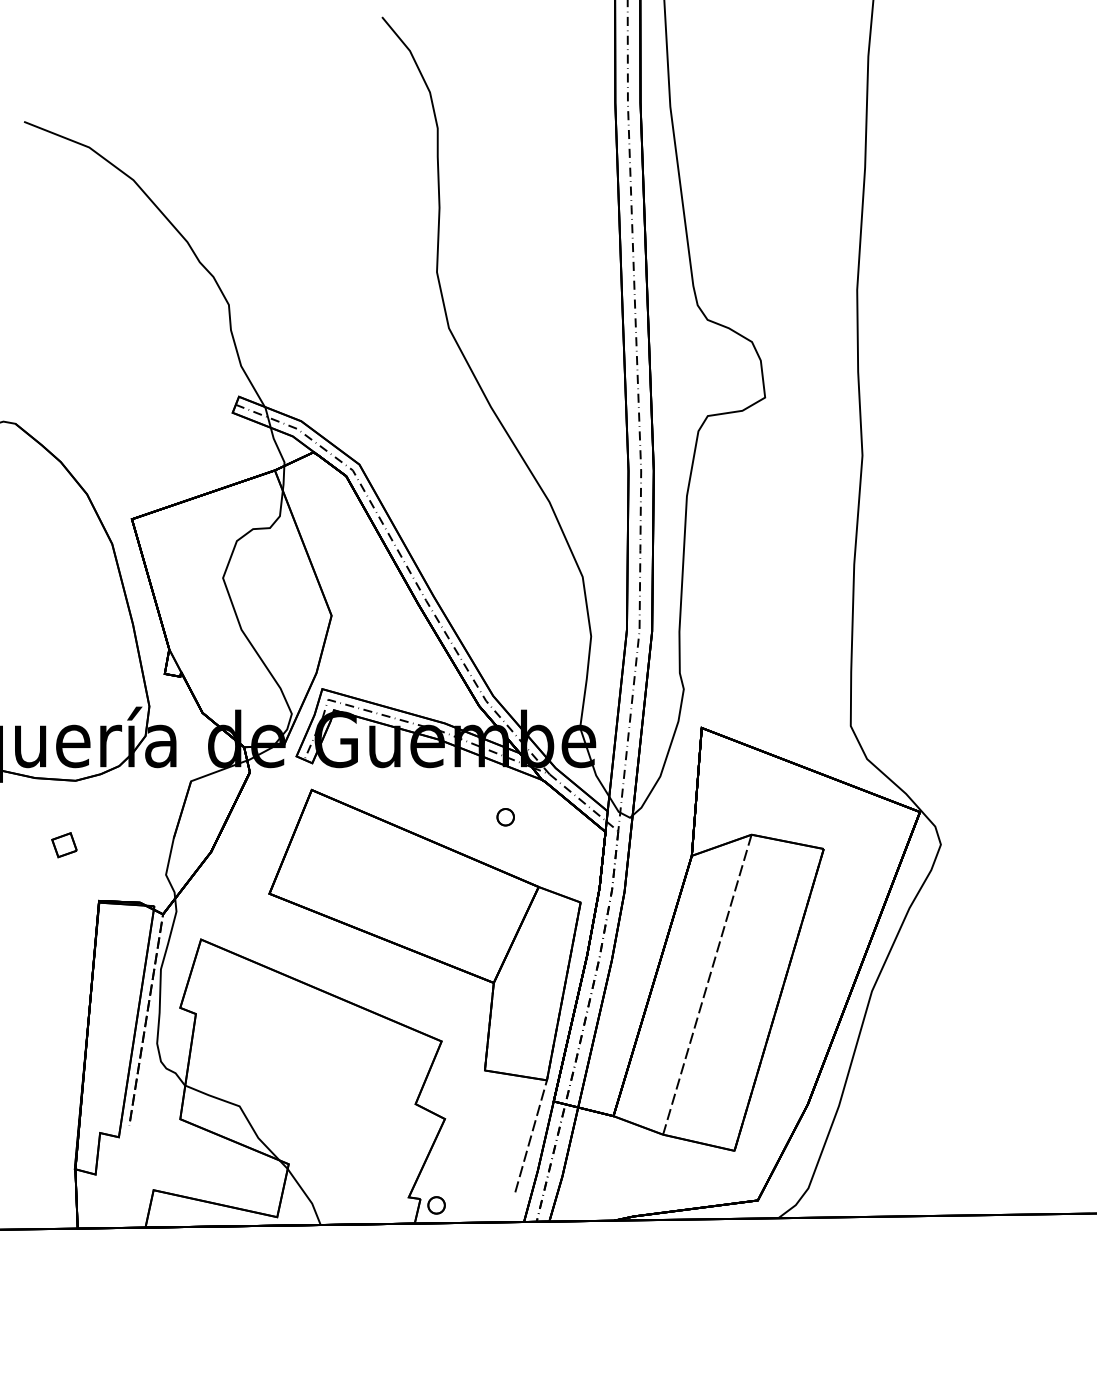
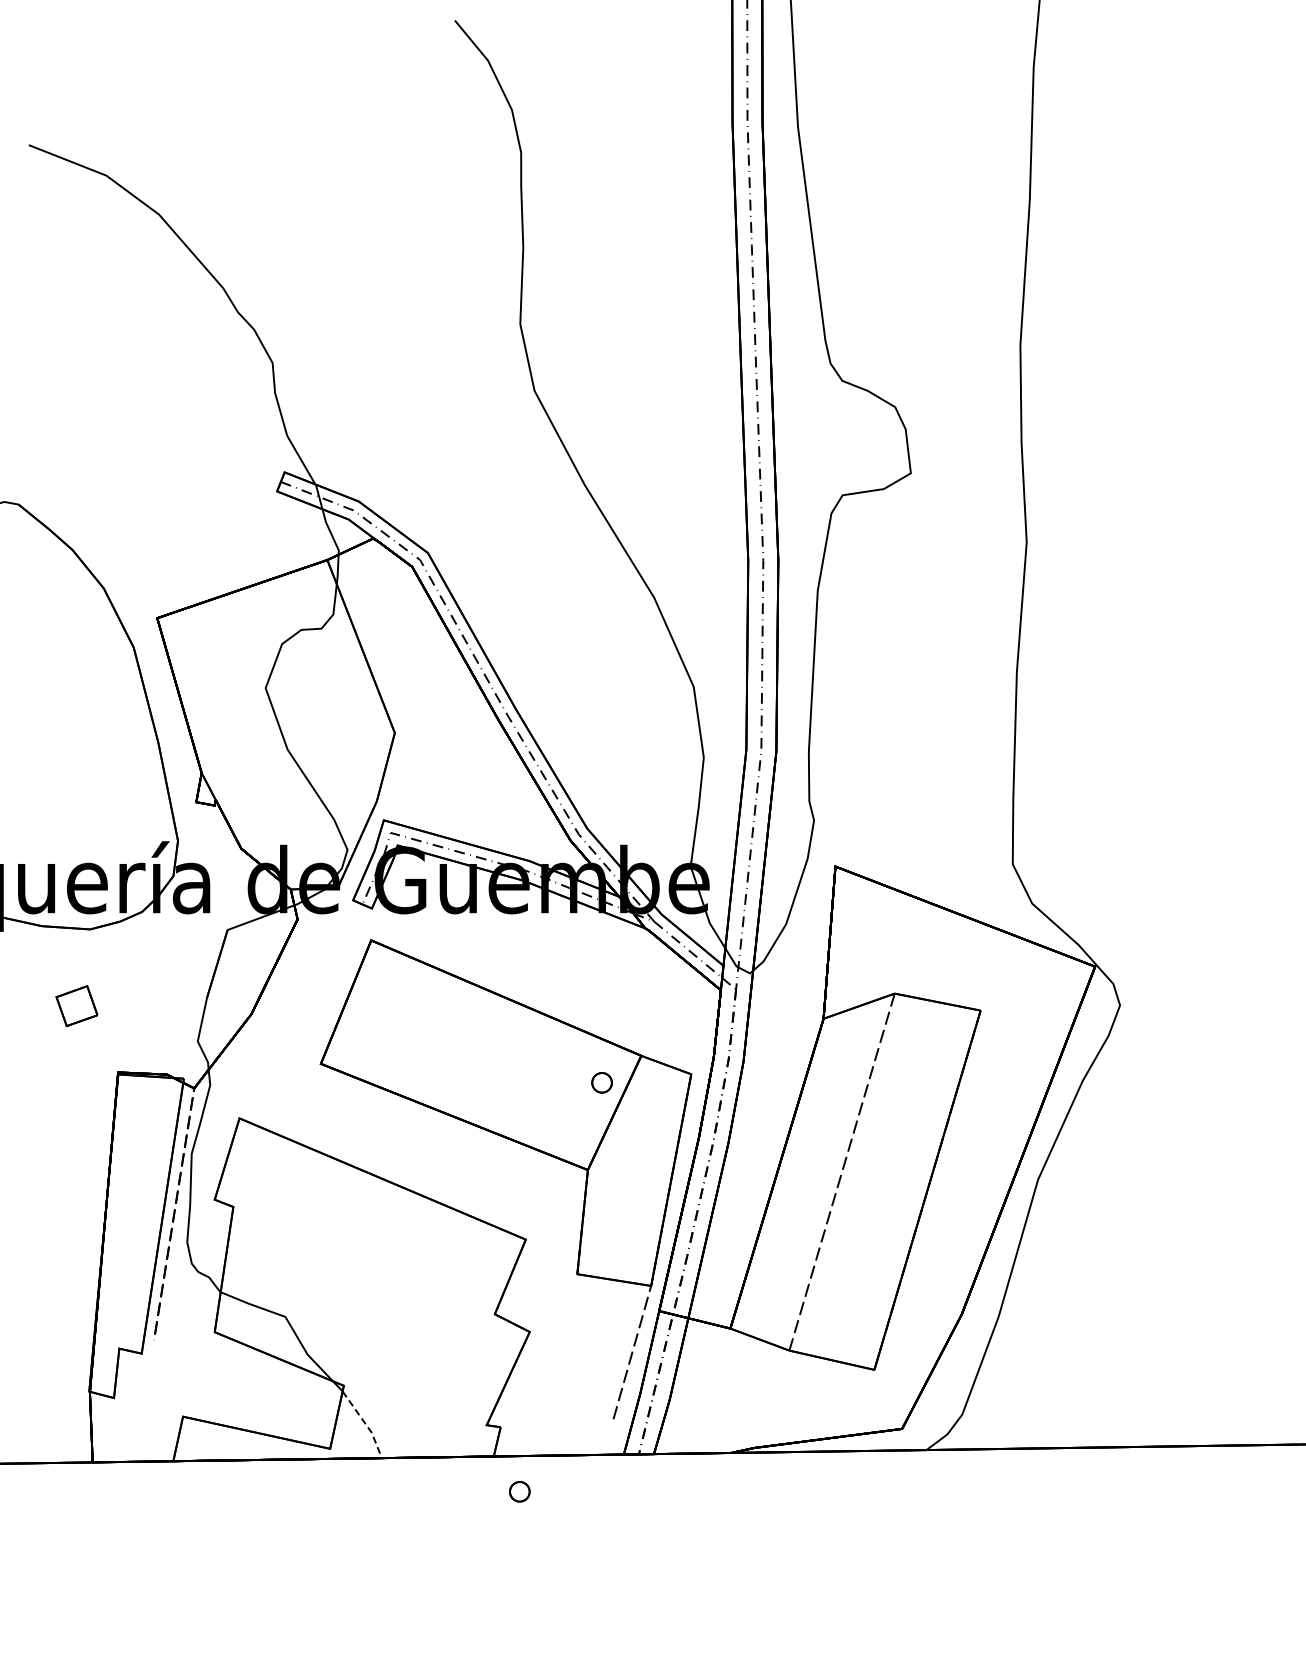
part: (505, 816) -> (601, 1082), moved
part: (64, 844) -> (76, 1005), size x1.4
line: (306, 1195) -> (365, 1423), solid -> dashed
part: (436, 1205) -> (519, 1491), moved

